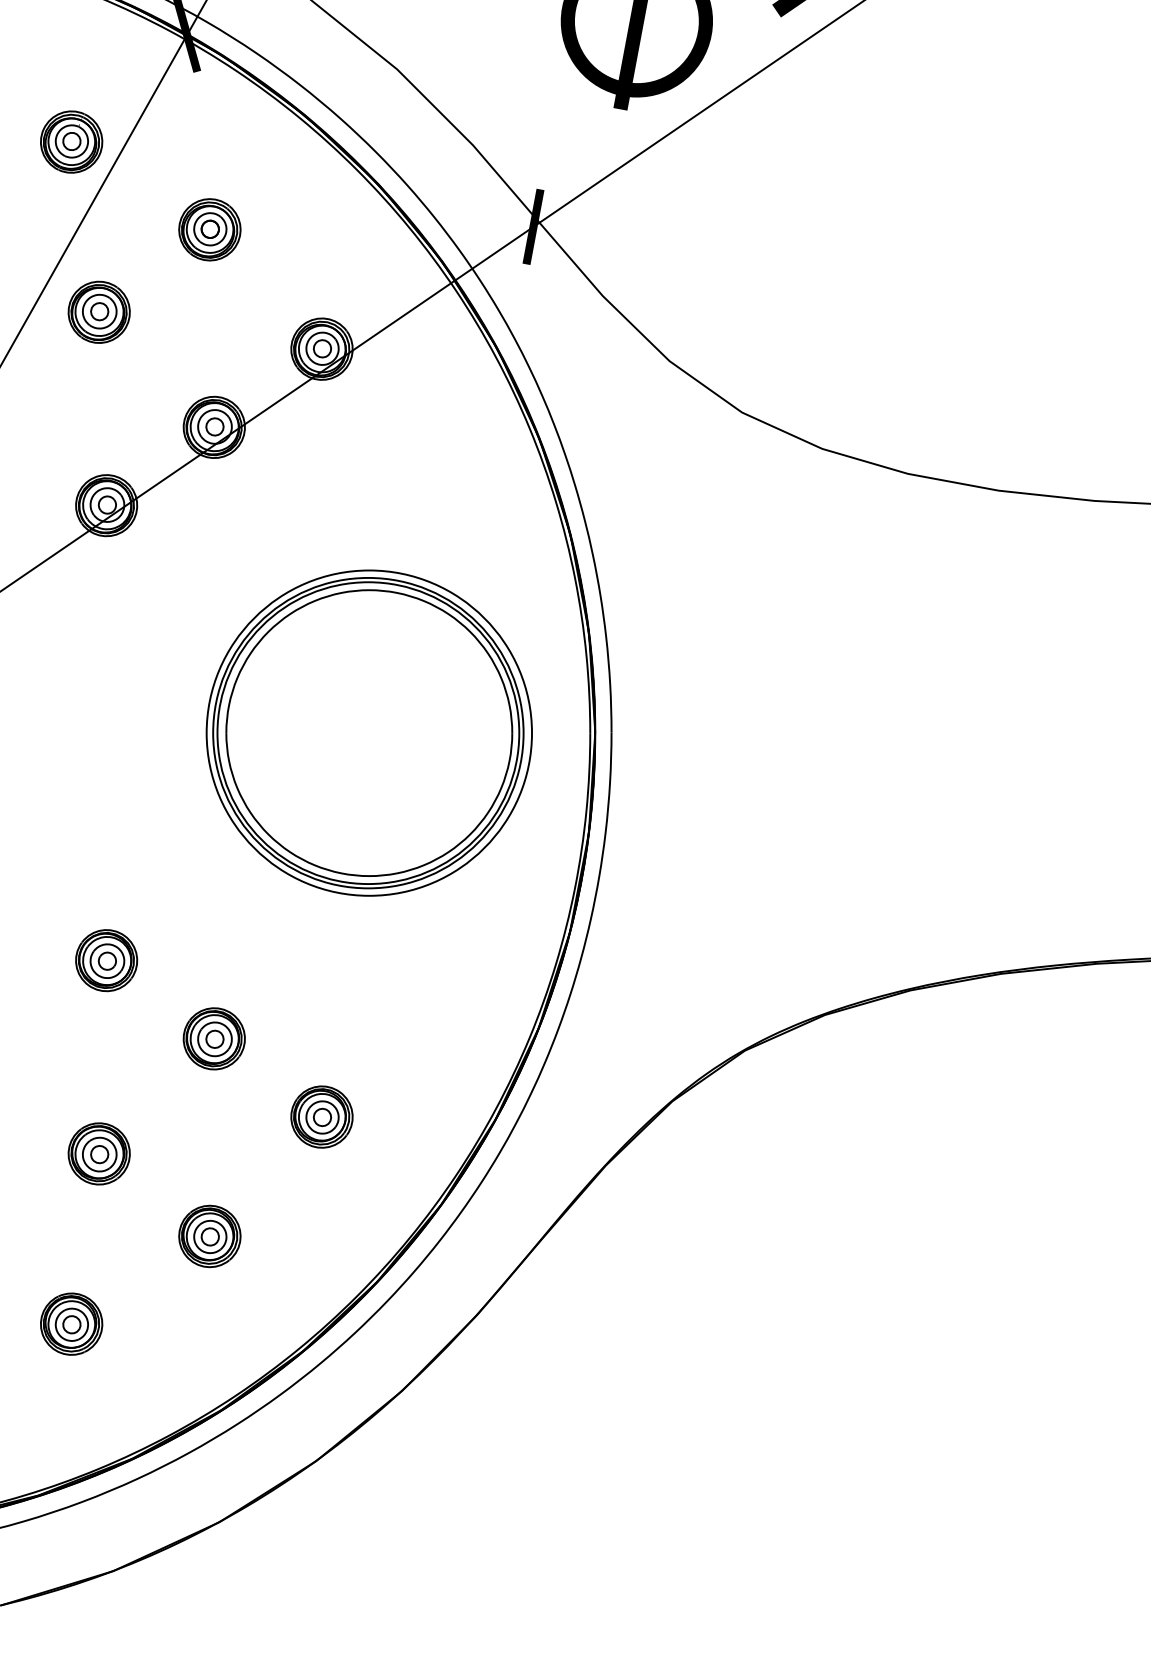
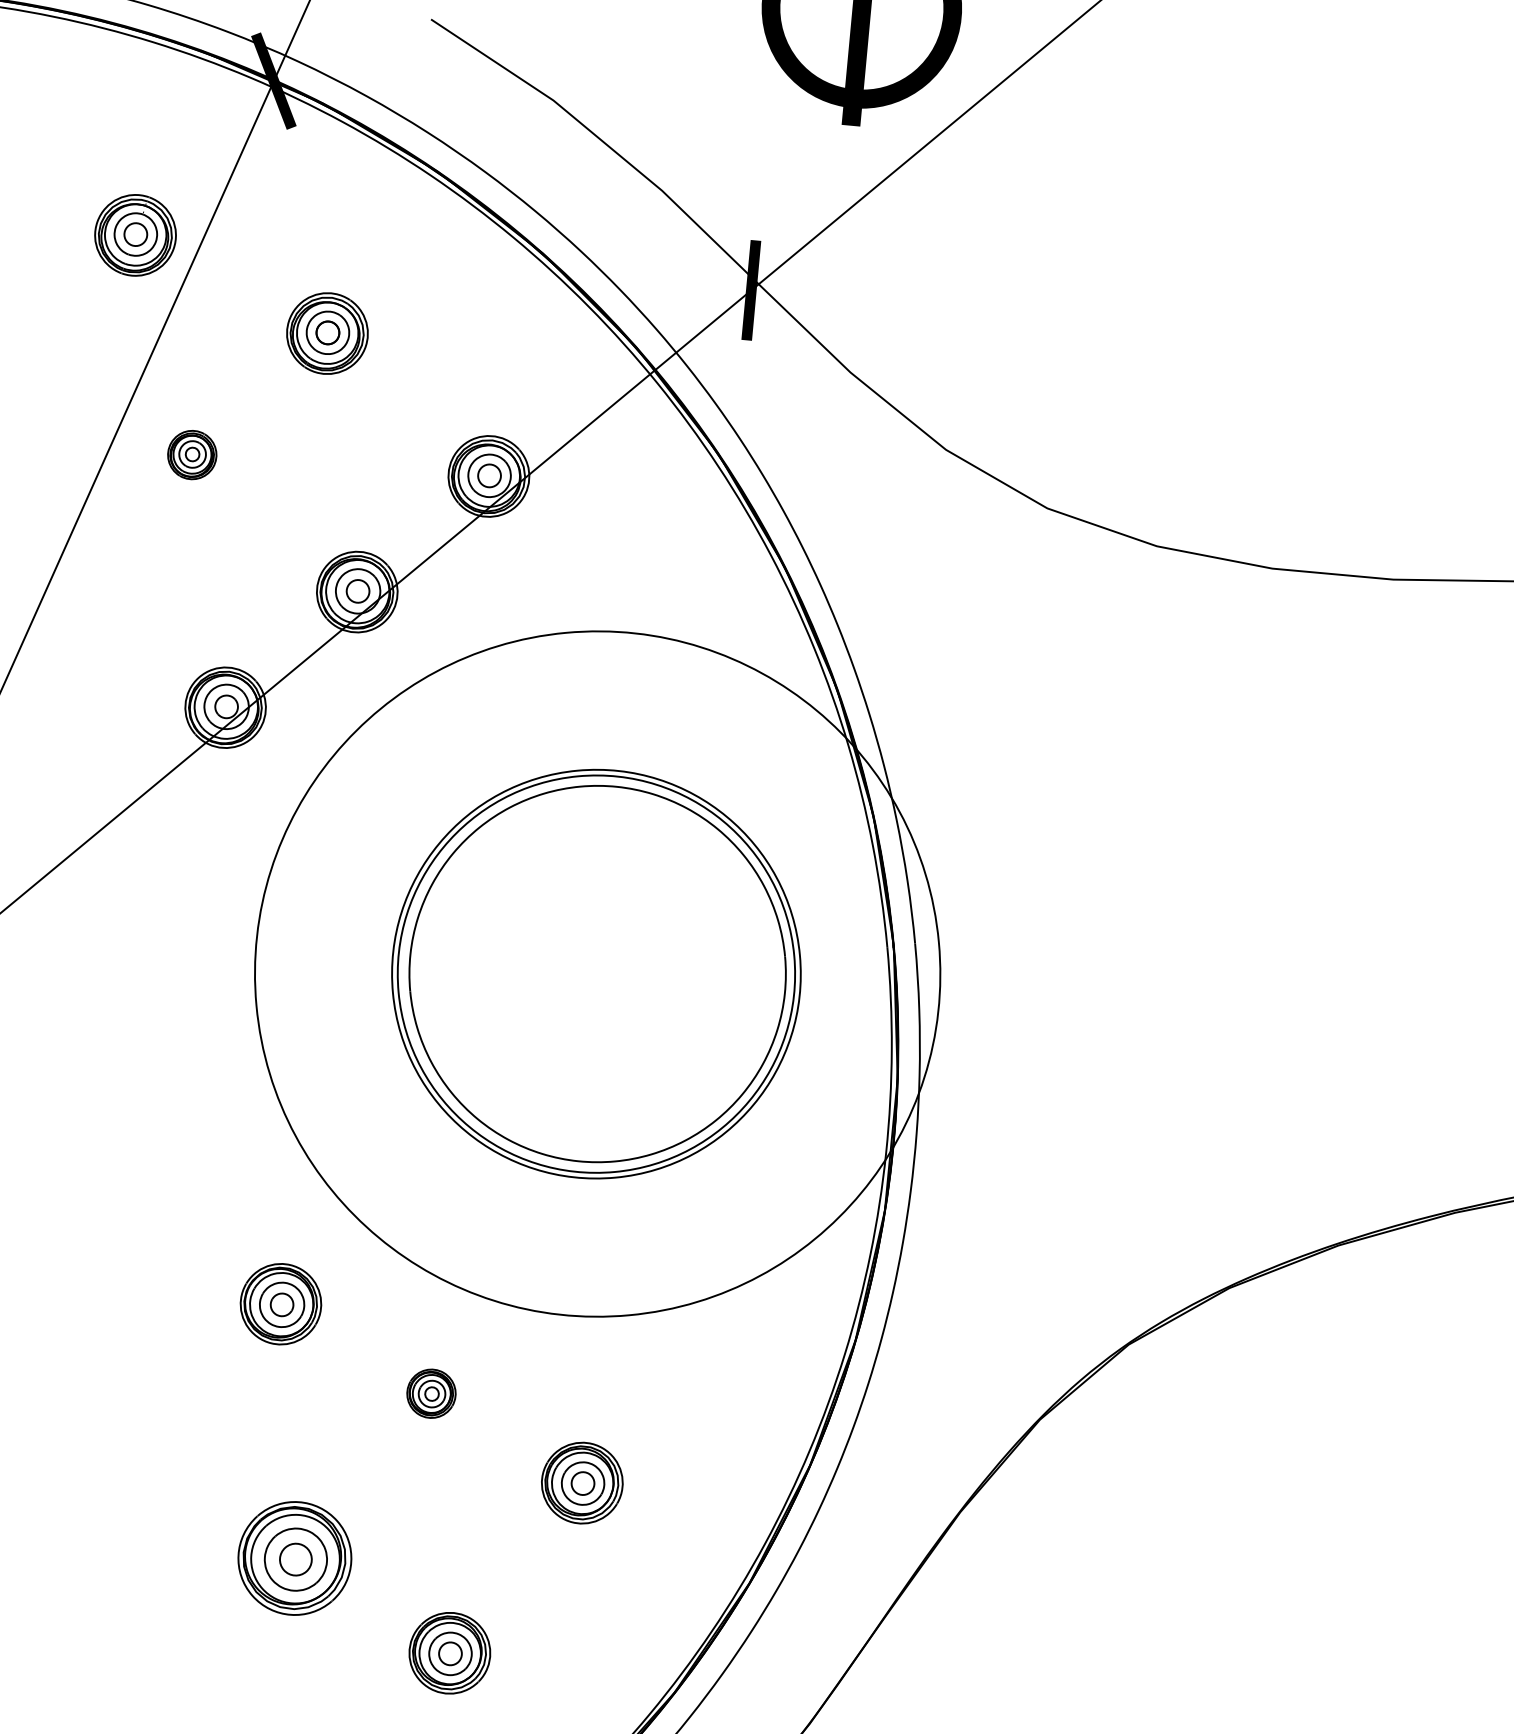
part: (98, 311) -> (191, 454), size x0.6
circle: (369, 732) -> (597, 973), size x1.6
part: (213, 1038) -> (430, 1393), size x0.6
part: (98, 1153) -> (293, 1558), size x1.4

